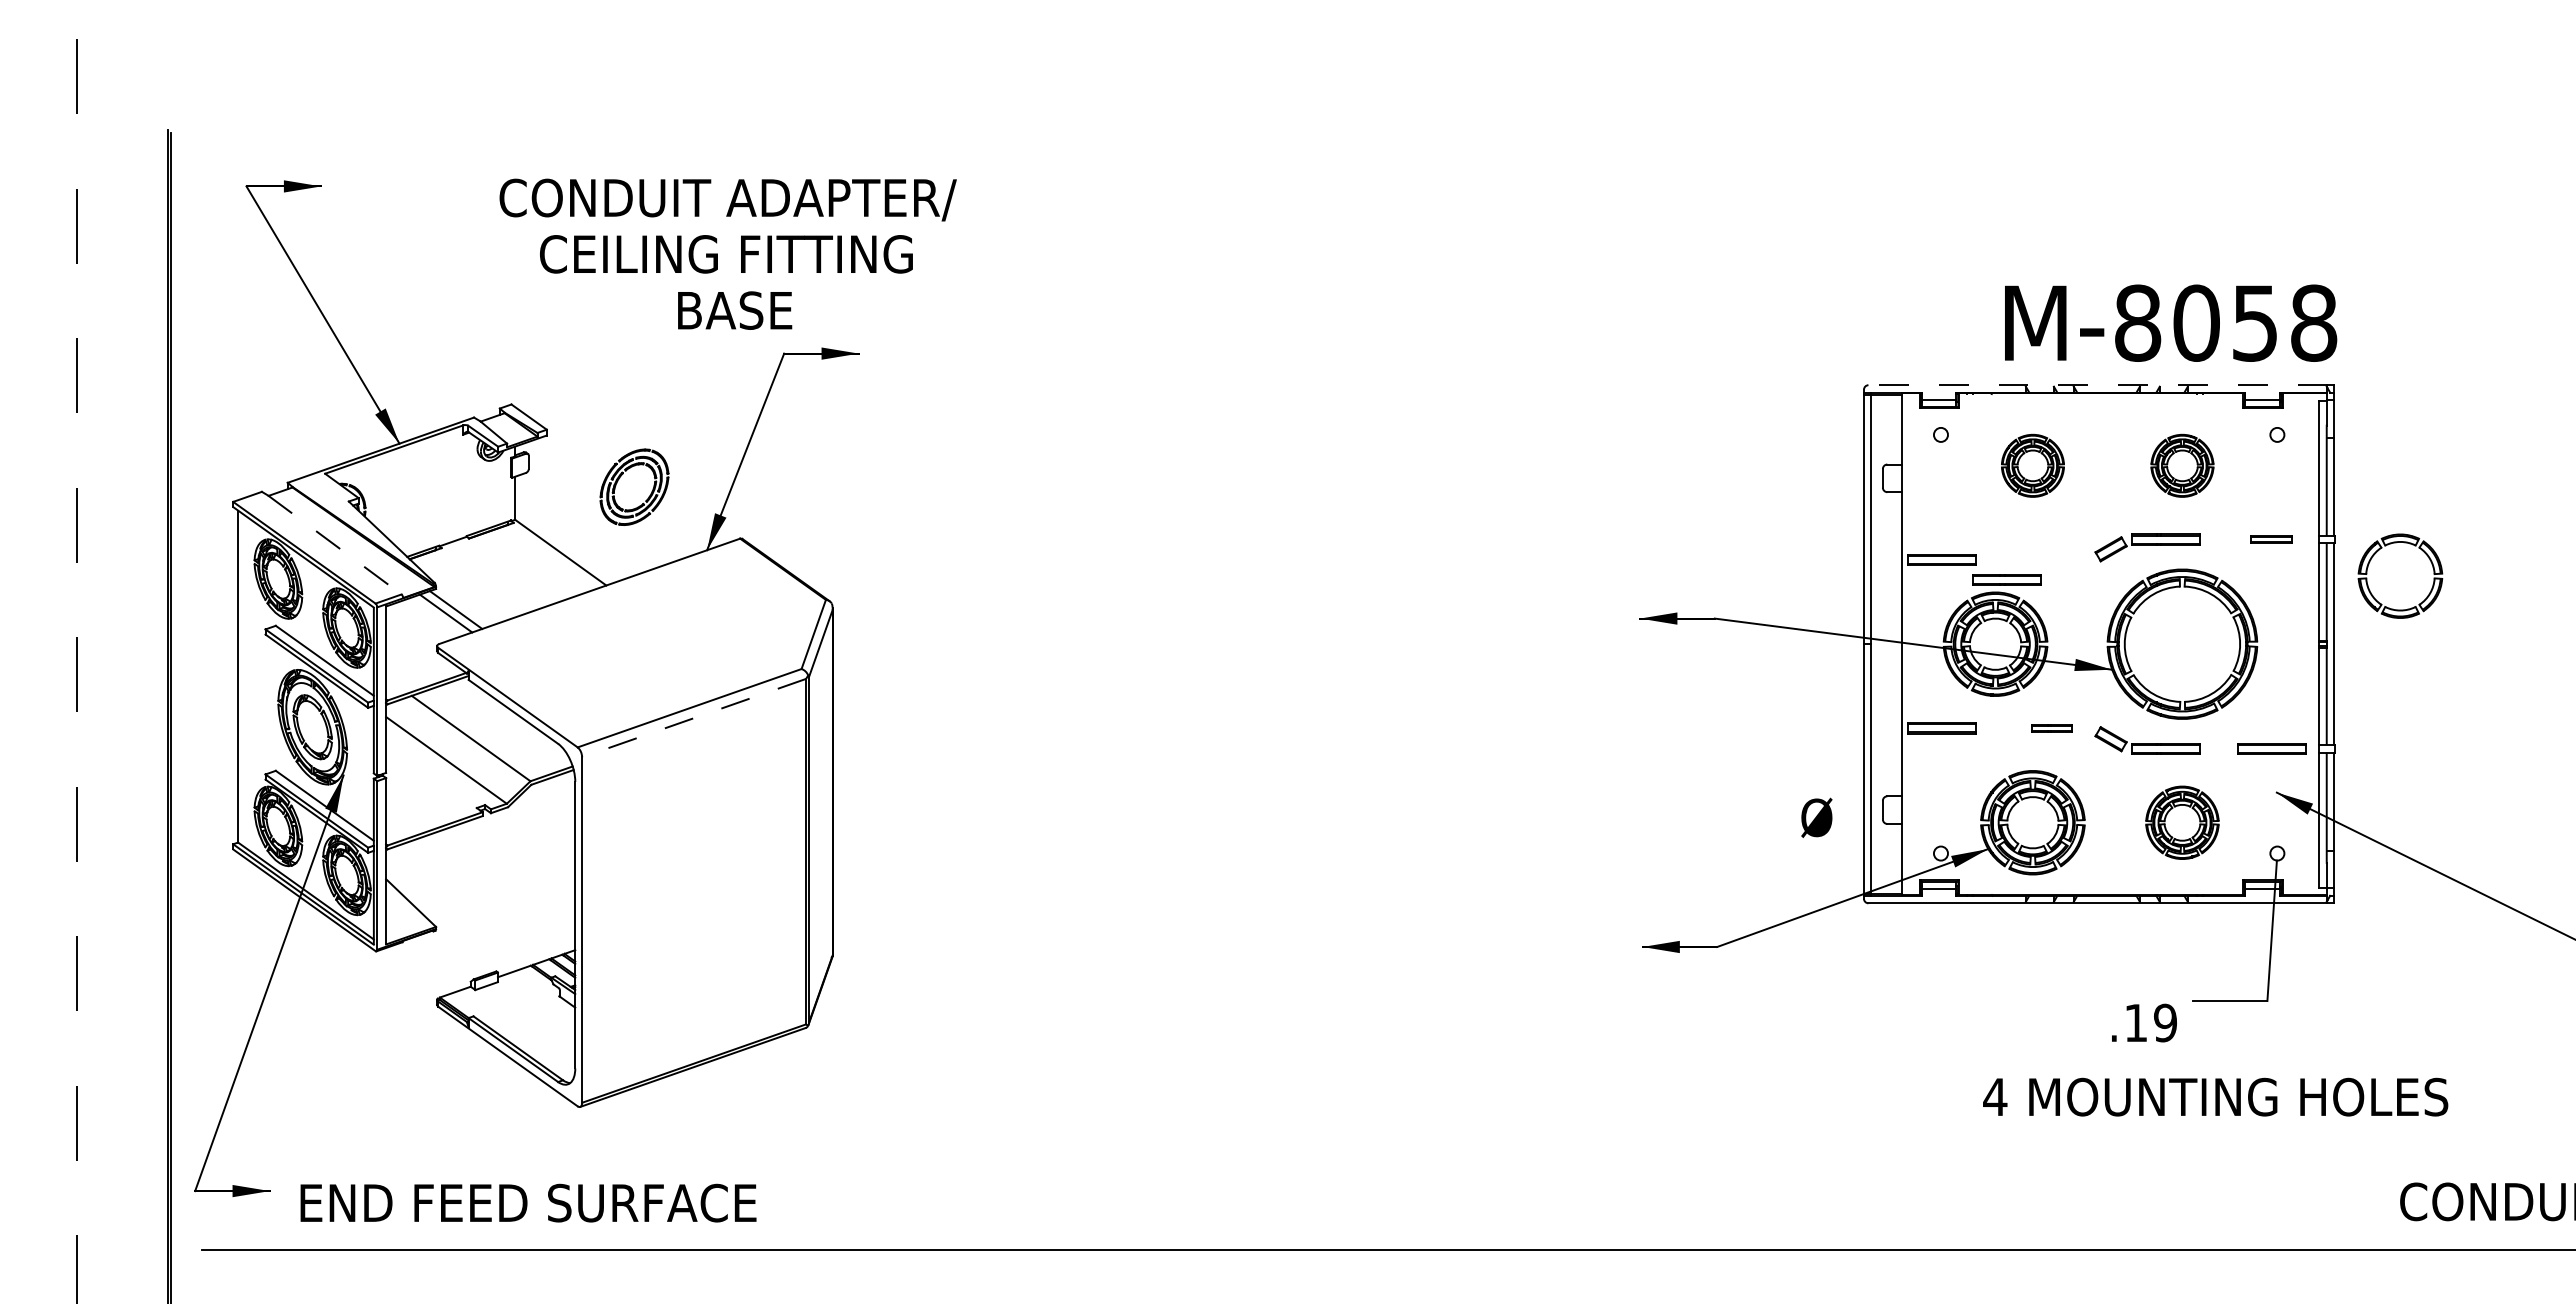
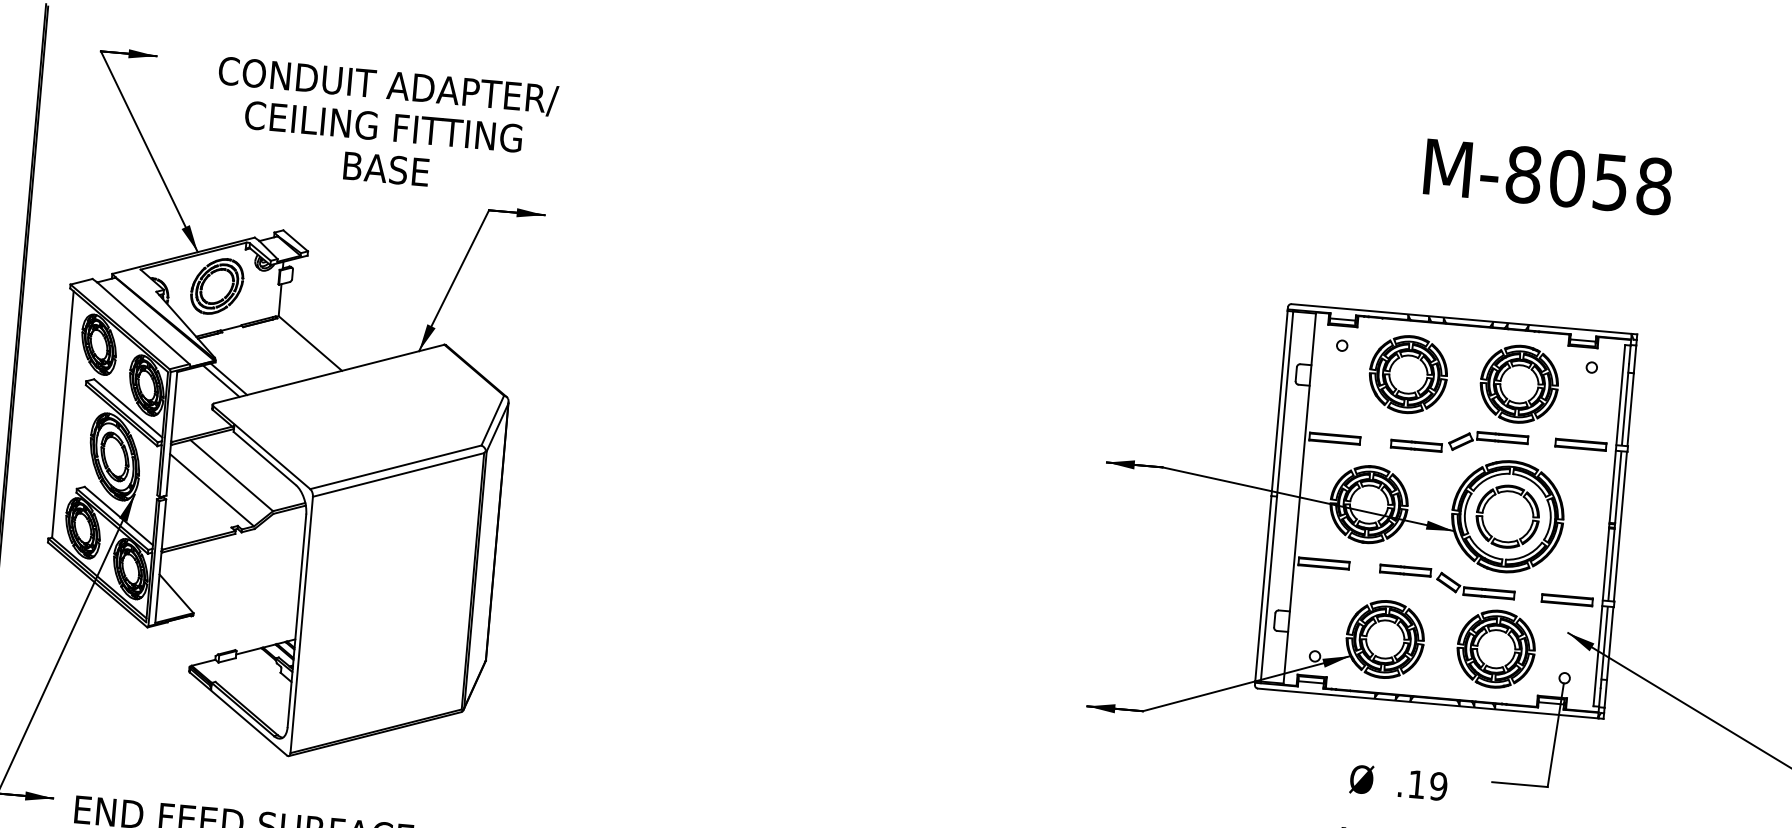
text: (727, 253) -> (384, 126), moved
text: (2171, 322) -> (1548, 176), moved
line: (2097, 385) -> (1461, 319), dashed -> solid
part: (2032, 465) -> (1408, 374), size x1.67
part: (2182, 465) -> (1519, 384), size x1.67
part: (623, 474) -> (209, 276), moved
part: (2271, 539) -> (1580, 444), size x1.67
line: (335, 545) -> (143, 323), dashed -> solid
part: (2414, 546) -> (1520, 495), moved
part: (2006, 579) -> (1416, 445), moved
line: (694, 718) -> (398, 475), dashed -> solid
part: (2051, 728) -> (1405, 570), size x1.67
text: (1816, 817) -> (1361, 779), moved
part: (2182, 822) -> (1496, 649), size x1.43
text: (2144, 1022) -> (1423, 784), moved

